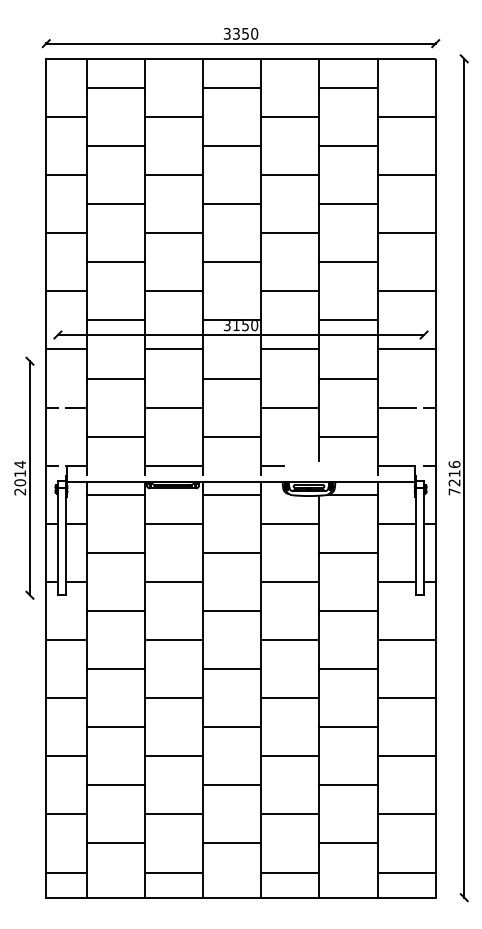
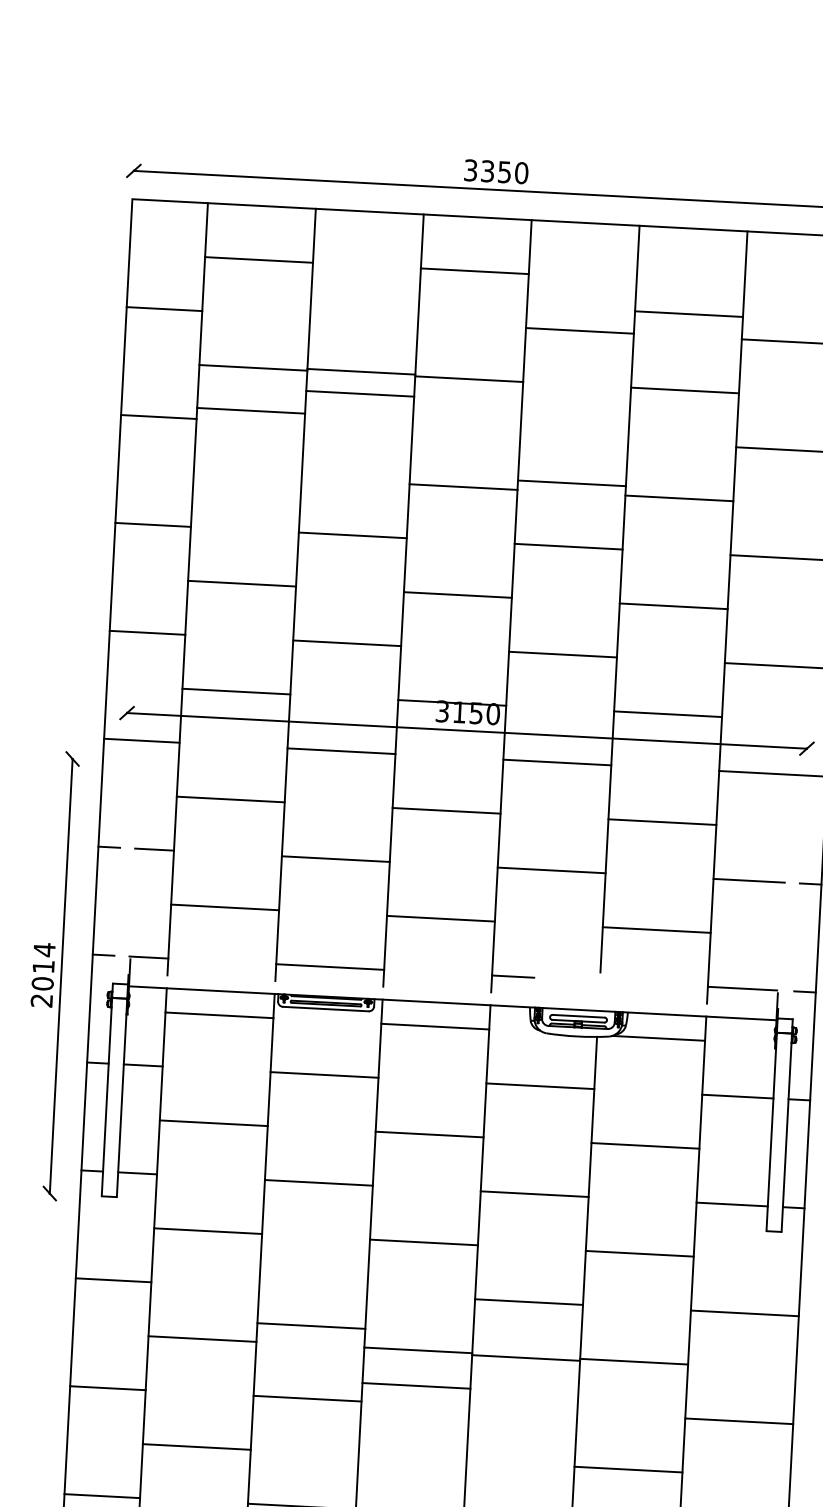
line: (348, 87) -> (689, 313), moved
line: (174, 116) -> (360, 393), moved
line: (174, 175) -> (361, 372), moved
line: (290, 175) -> (572, 484), moved
line: (115, 204) -> (250, 411), moved
line: (174, 640) -> (311, 1326), moved
line: (290, 698) -> (526, 1358), moved
line: (232, 727) -> (416, 1386), moved

